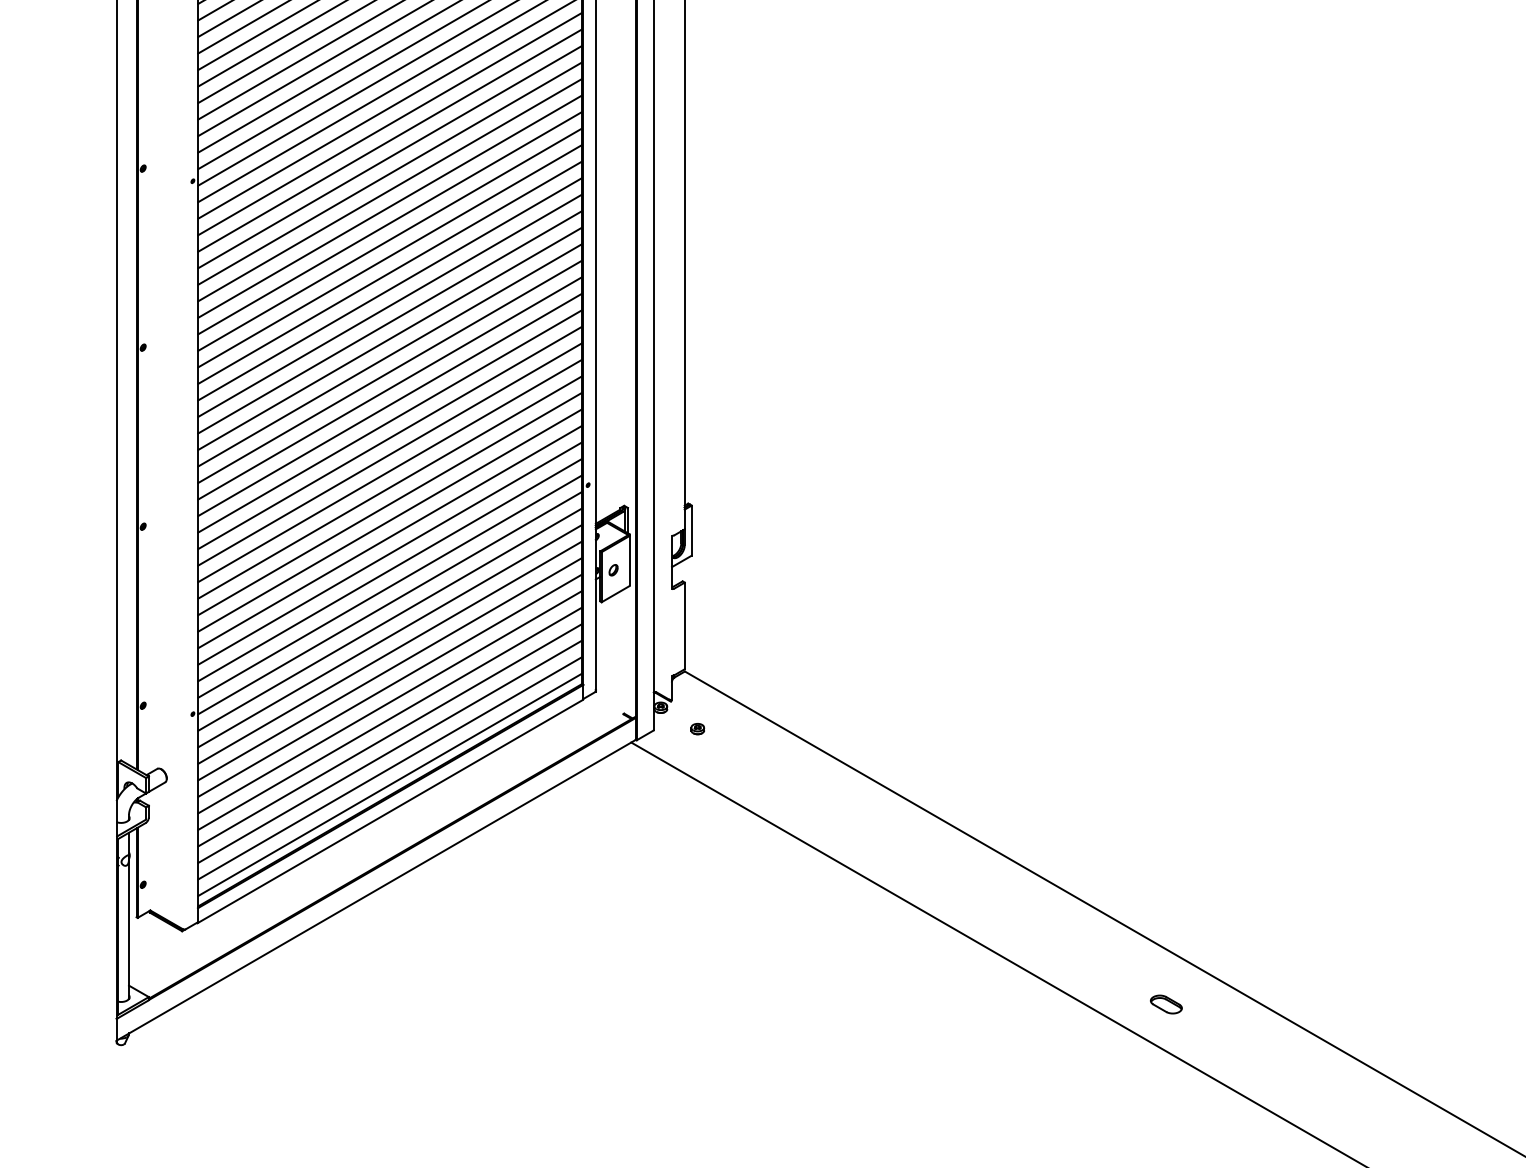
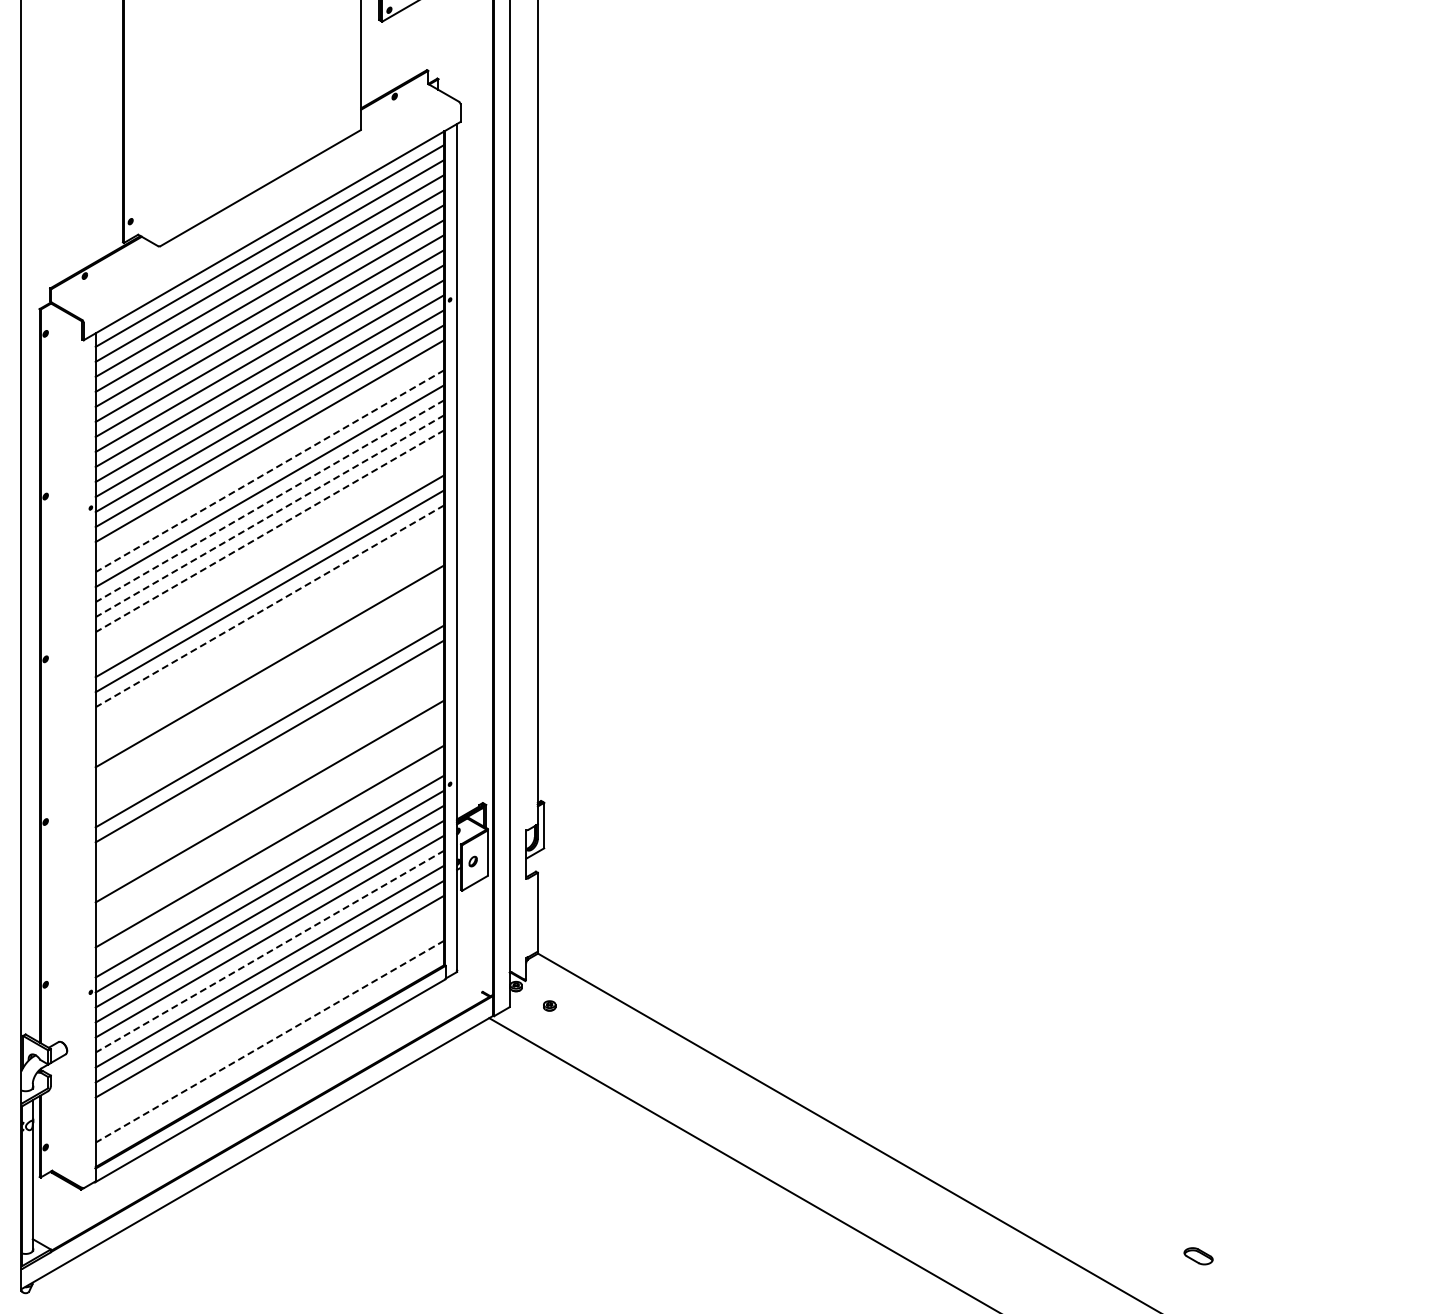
line: (389, 124) -> (269, 456), removed
line: (389, 141) -> (269, 471), solid -> dashed
line: (389, 174) -> (269, 501), solid -> dashed
line: (389, 190) -> (269, 516), solid -> dashed
line: (389, 207) -> (269, 531), solid -> dashed
line: (389, 223) -> (269, 546), removed
line: (389, 240) -> (269, 561), removed
line: (389, 289) -> (269, 606), solid -> dashed
line: (389, 306) -> (269, 621), removed
line: (389, 322) -> (269, 636), removed
line: (389, 339) -> (269, 651), removed
line: (389, 372) -> (269, 681), removed
line: (389, 388) -> (269, 696), removed
line: (389, 405) -> (269, 711), removed
line: (389, 454) -> (269, 756), removed
line: (389, 471) -> (269, 771), removed
line: (389, 487) -> (269, 786), removed
line: (389, 520) -> (269, 816), removed
line: (389, 537) -> (269, 831), removed
line: (389, 570) -> (269, 861), removed
line: (389, 669) -> (269, 951), solid -> dashed
line: (389, 735) -> (269, 1011), removed
line: (389, 751) -> (269, 1026), removed
line: (389, 768) -> (269, 1041), solid -> dashed
line: (389, 784) -> (269, 1056), removed
part: (1166, 1004) -> (1198, 1256), moved

